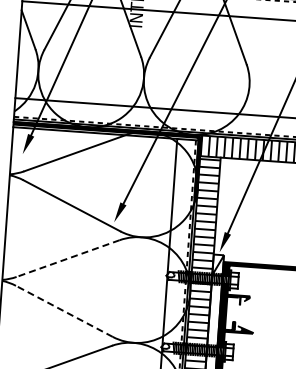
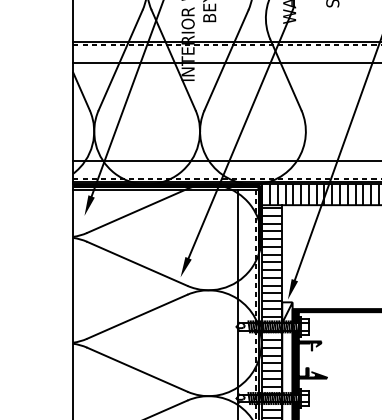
line: (68, 258) -> (137, 316), dashed -> solid
line: (64, 311) -> (137, 369), dashed -> solid

